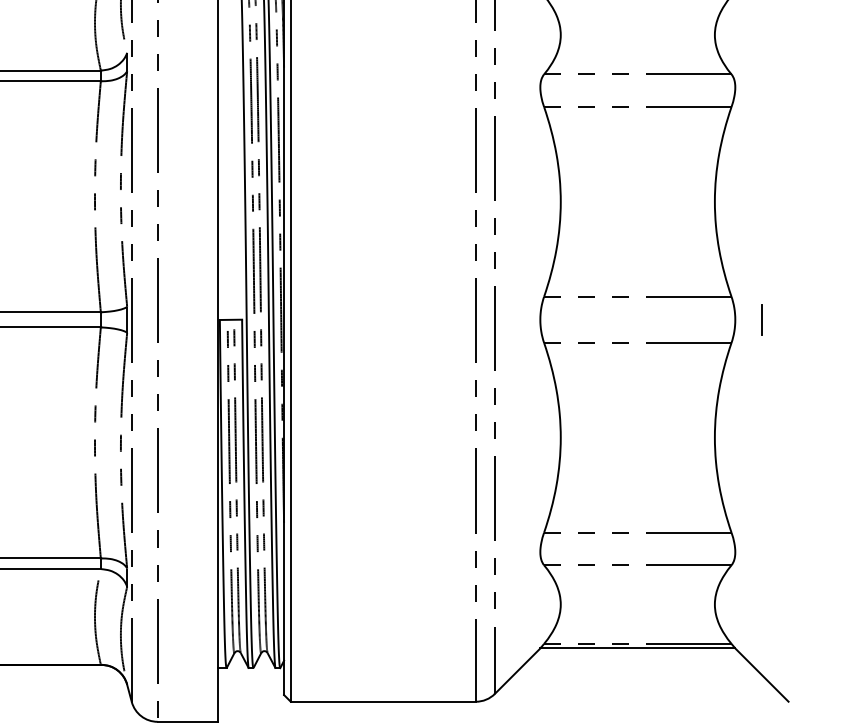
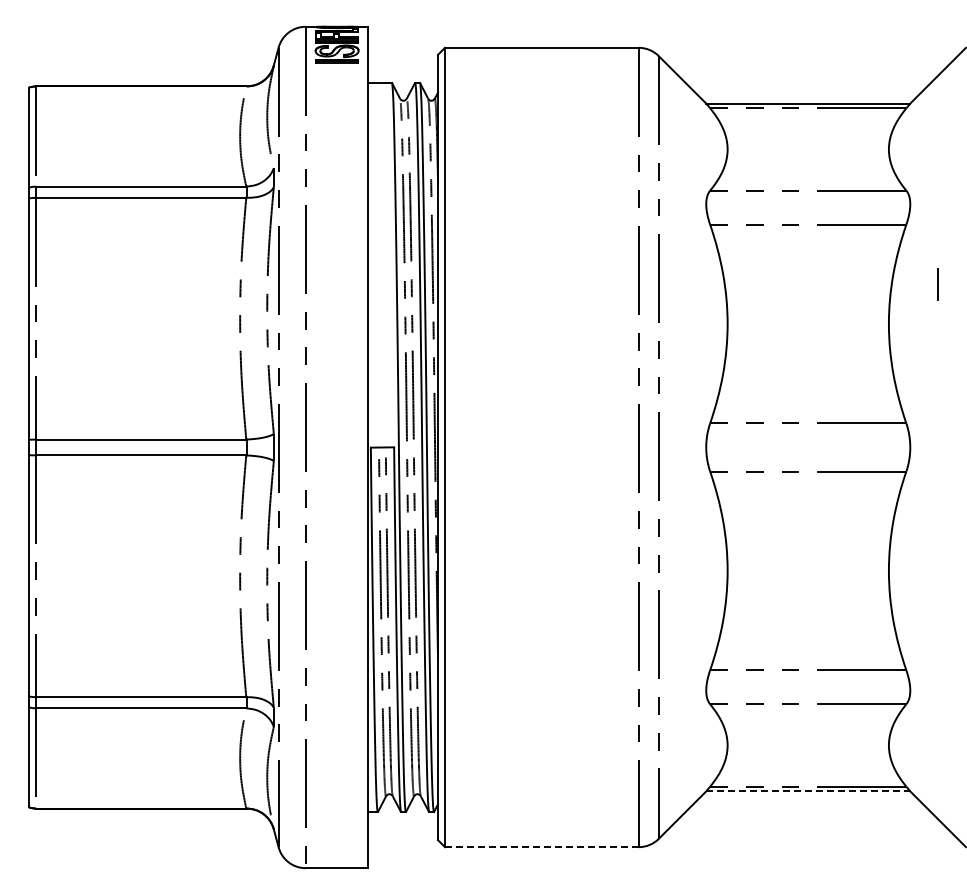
line: (761, 319) -> (937, 284), moved
line: (638, 648) -> (808, 791), solid -> dashed
line: (382, 702) -> (541, 847), solid -> dashed

